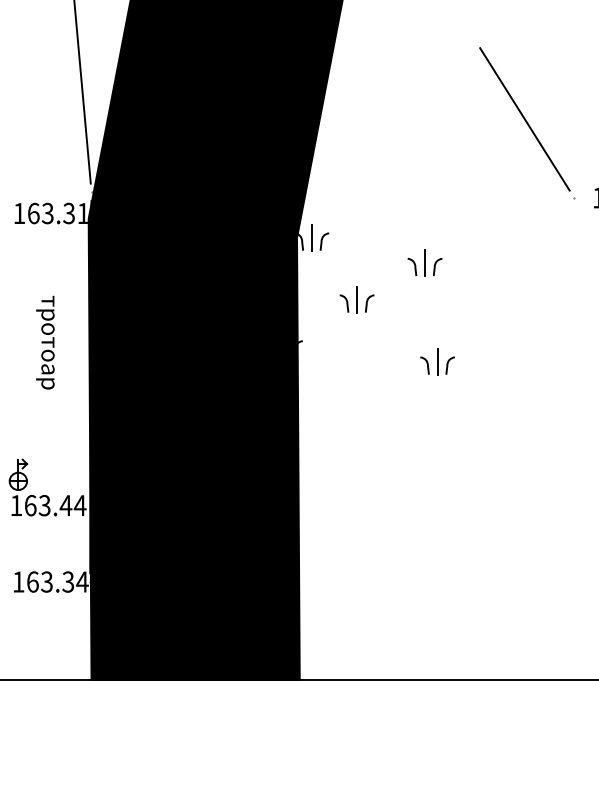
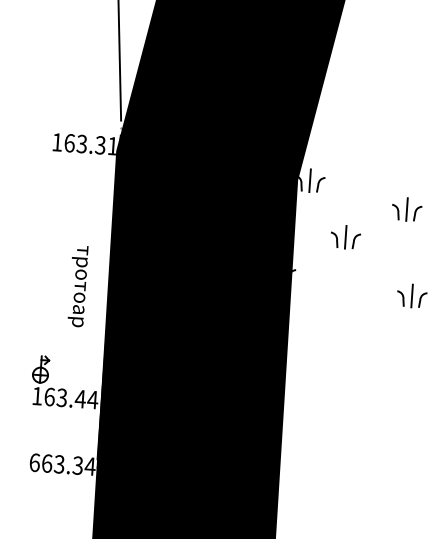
text: (45, 342) -> (78, 286), moved
text: (18, 581) -> (34, 462), 163.34 -> 663.34

